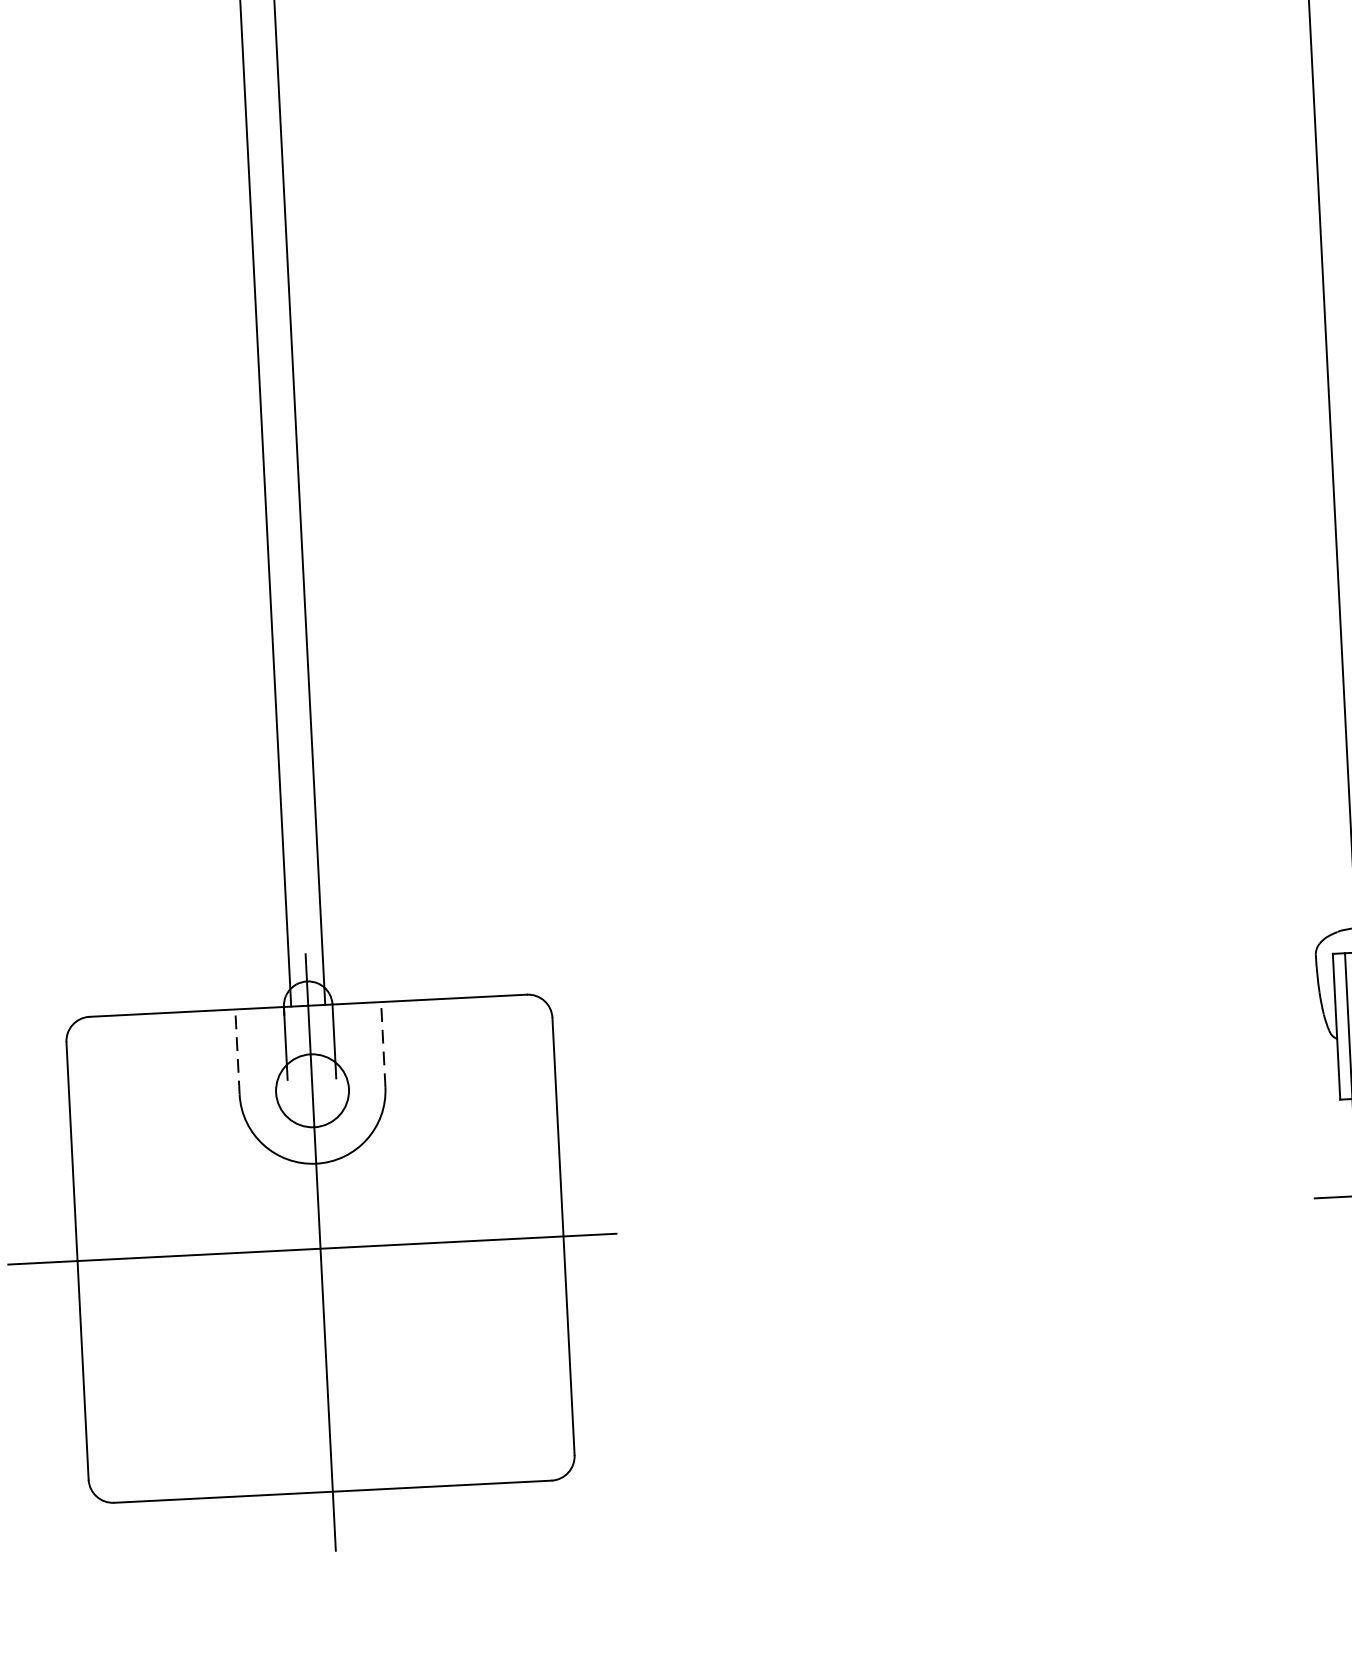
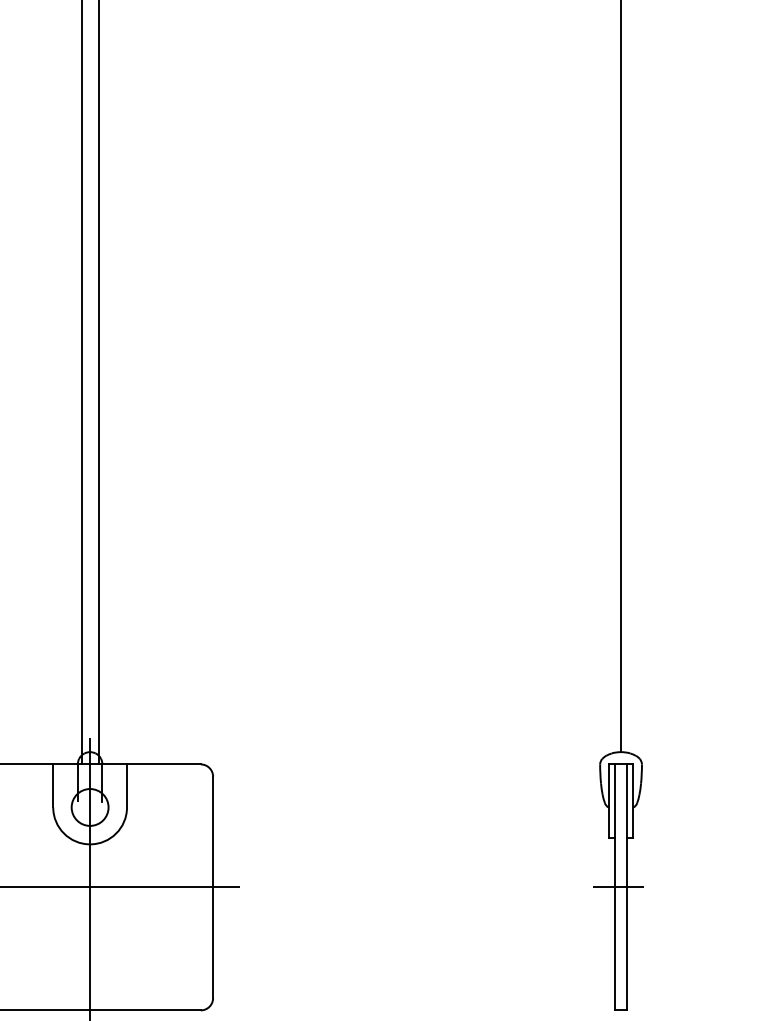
line: (384, 1043) -> (127, 785), dashed -> solid
line: (237, 1051) -> (53, 785), dashed -> solid

